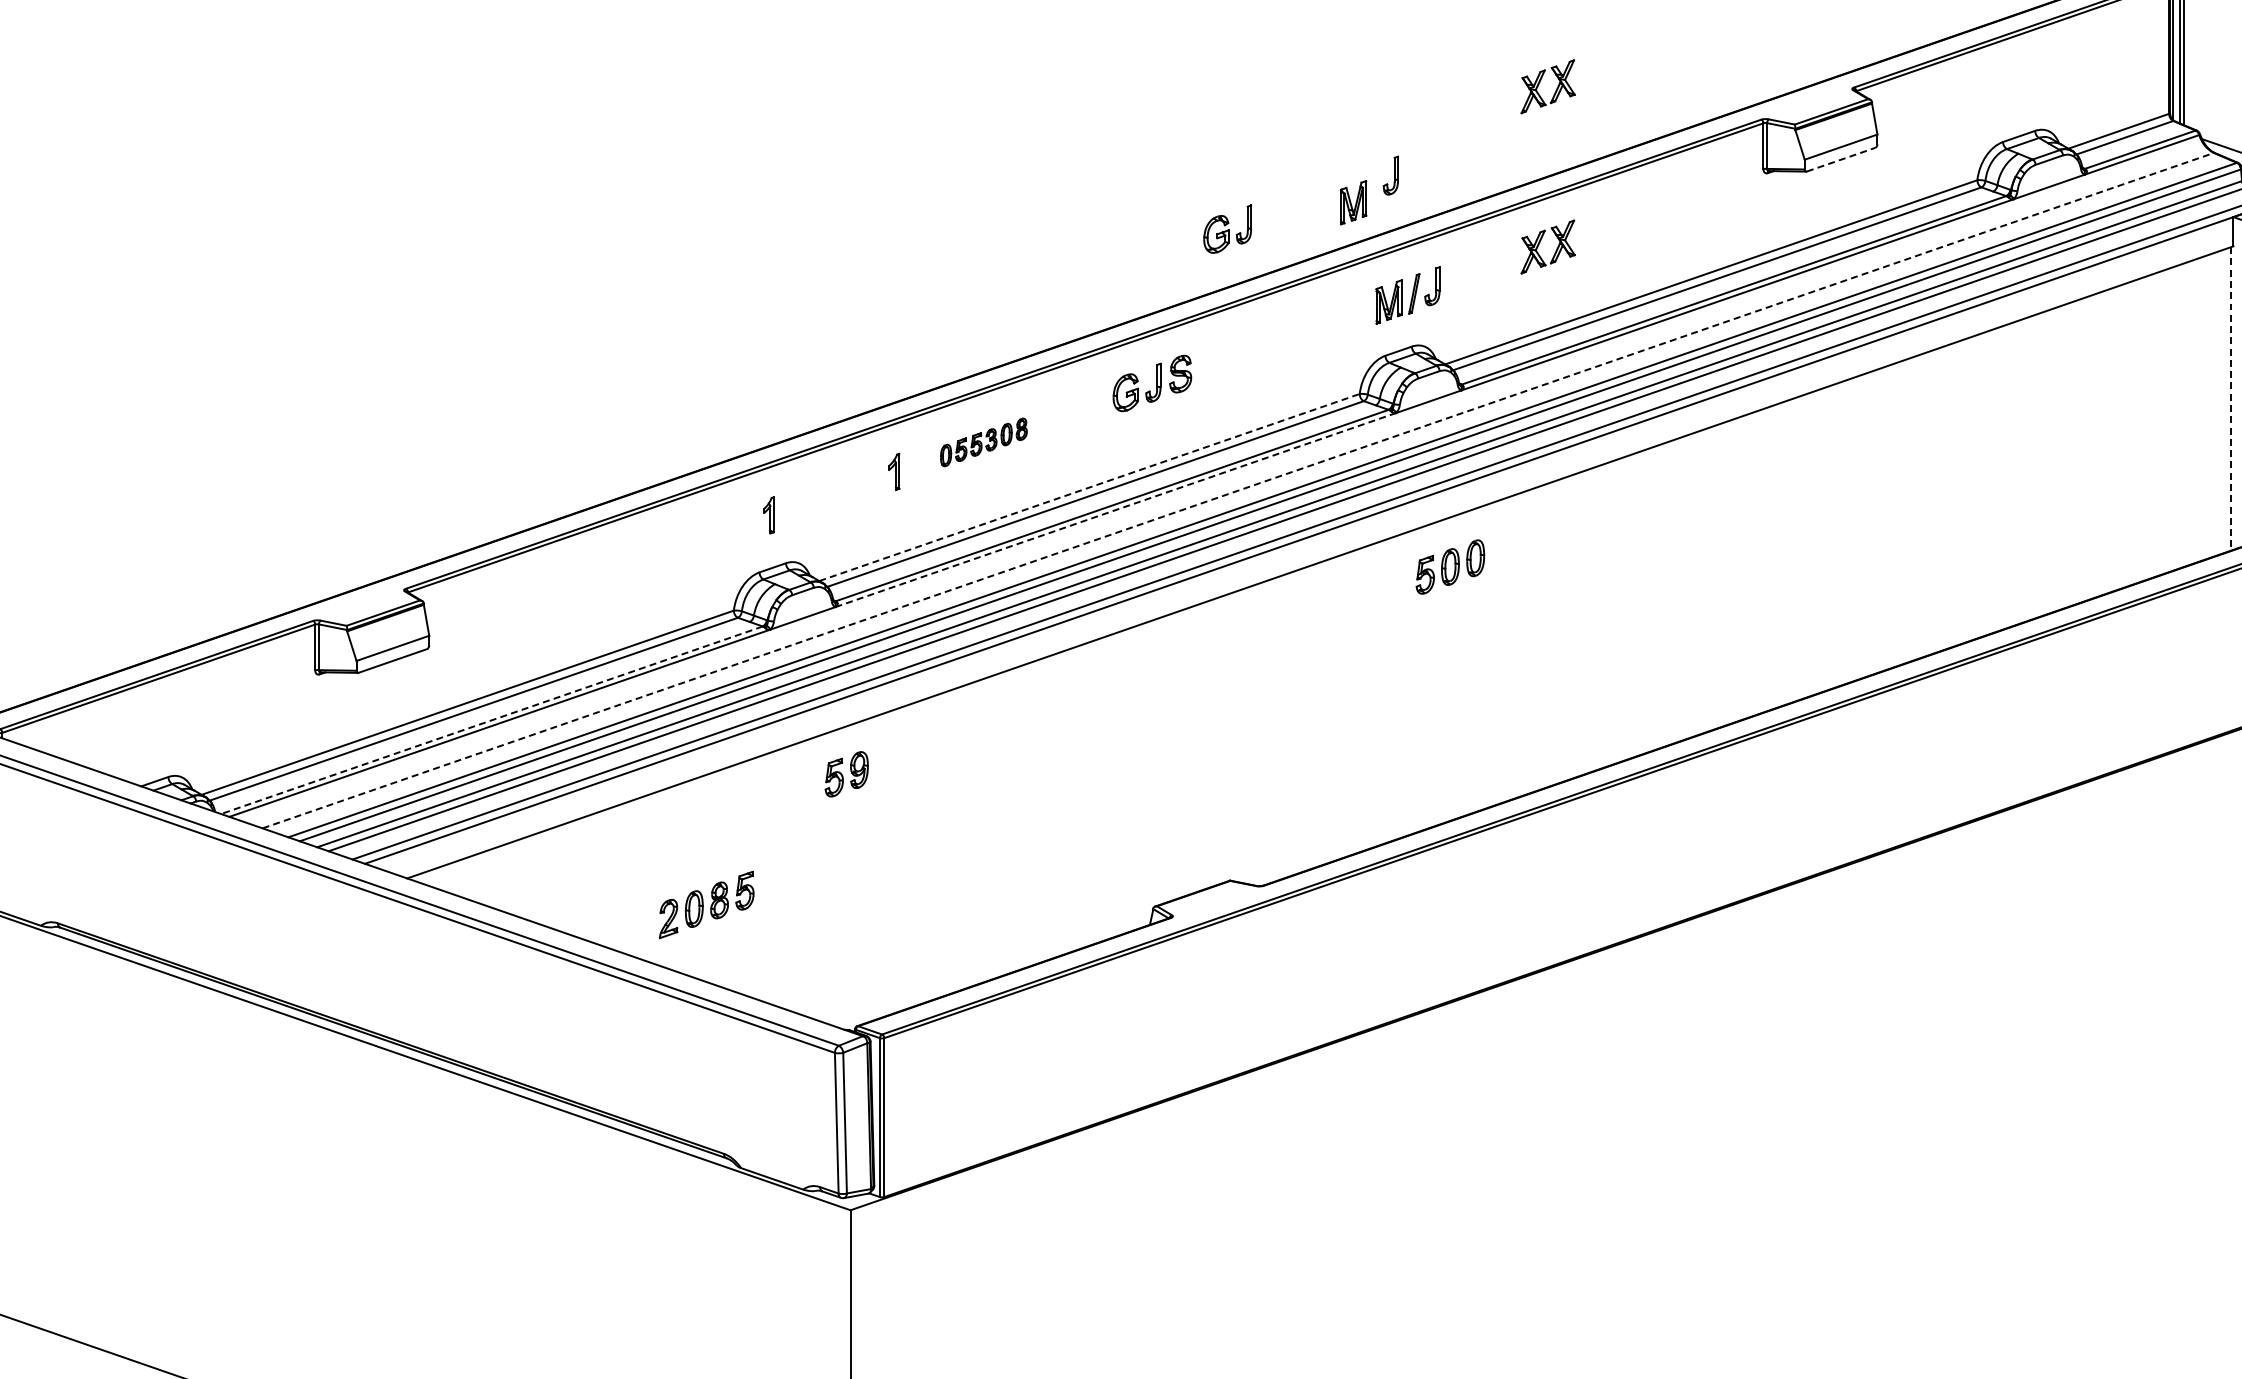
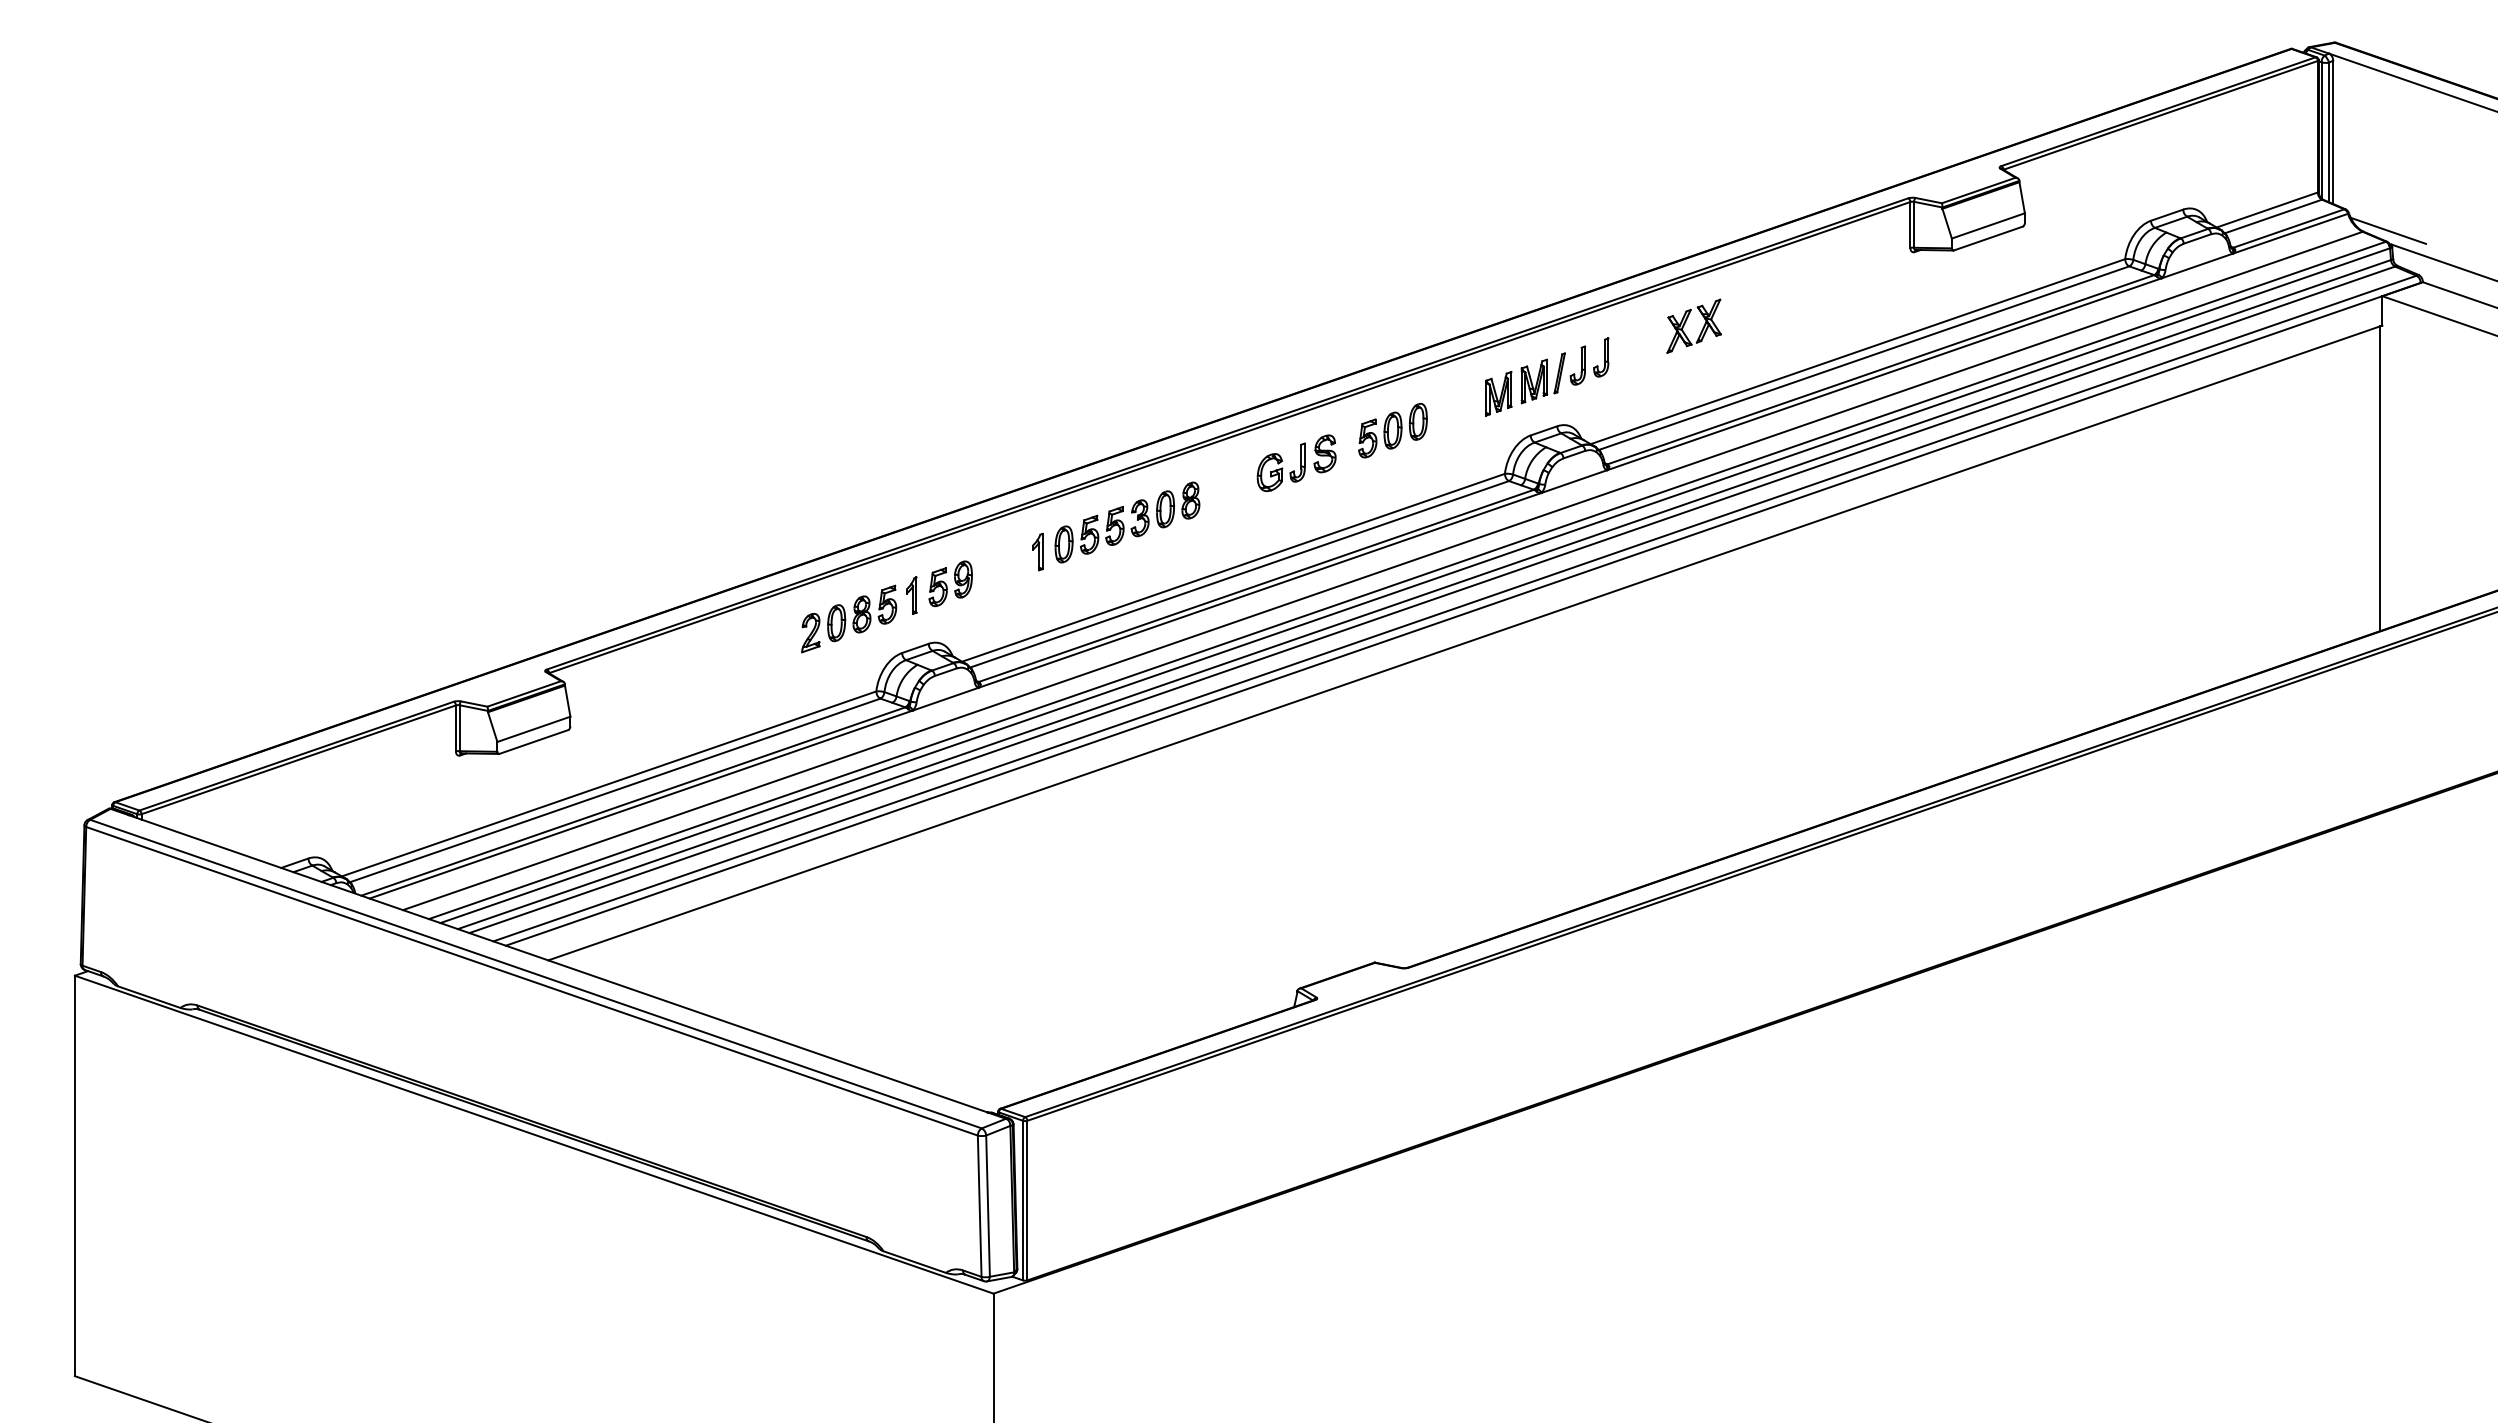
part: (1540, 81) -> (1686, 160), removed
line: (1841, 159) -> (1988, 238), dashed -> solid
part: (1391, 175) -> (1601, 357), moved
part: (1353, 202) -> (1498, 393), moved
part: (1226, 229) -> (1371, 308), removed
line: (2231, 399) -> (2380, 479), dashed -> solid
part: (983, 442) -> (1127, 522), size x1.67
line: (1090, 487) -> (1234, 567), dashed -> solid
line: (1237, 490) -> (1382, 570), dashed -> solid
line: (1116, 510) -> (1260, 590), dashed -> solid
part: (1449, 566) -> (1392, 430), moved
line: (492, 720) -> (633, 801), dashed -> solid
part: (846, 774) -> (950, 583), moved
part: (707, 904) -> (849, 618), moved

